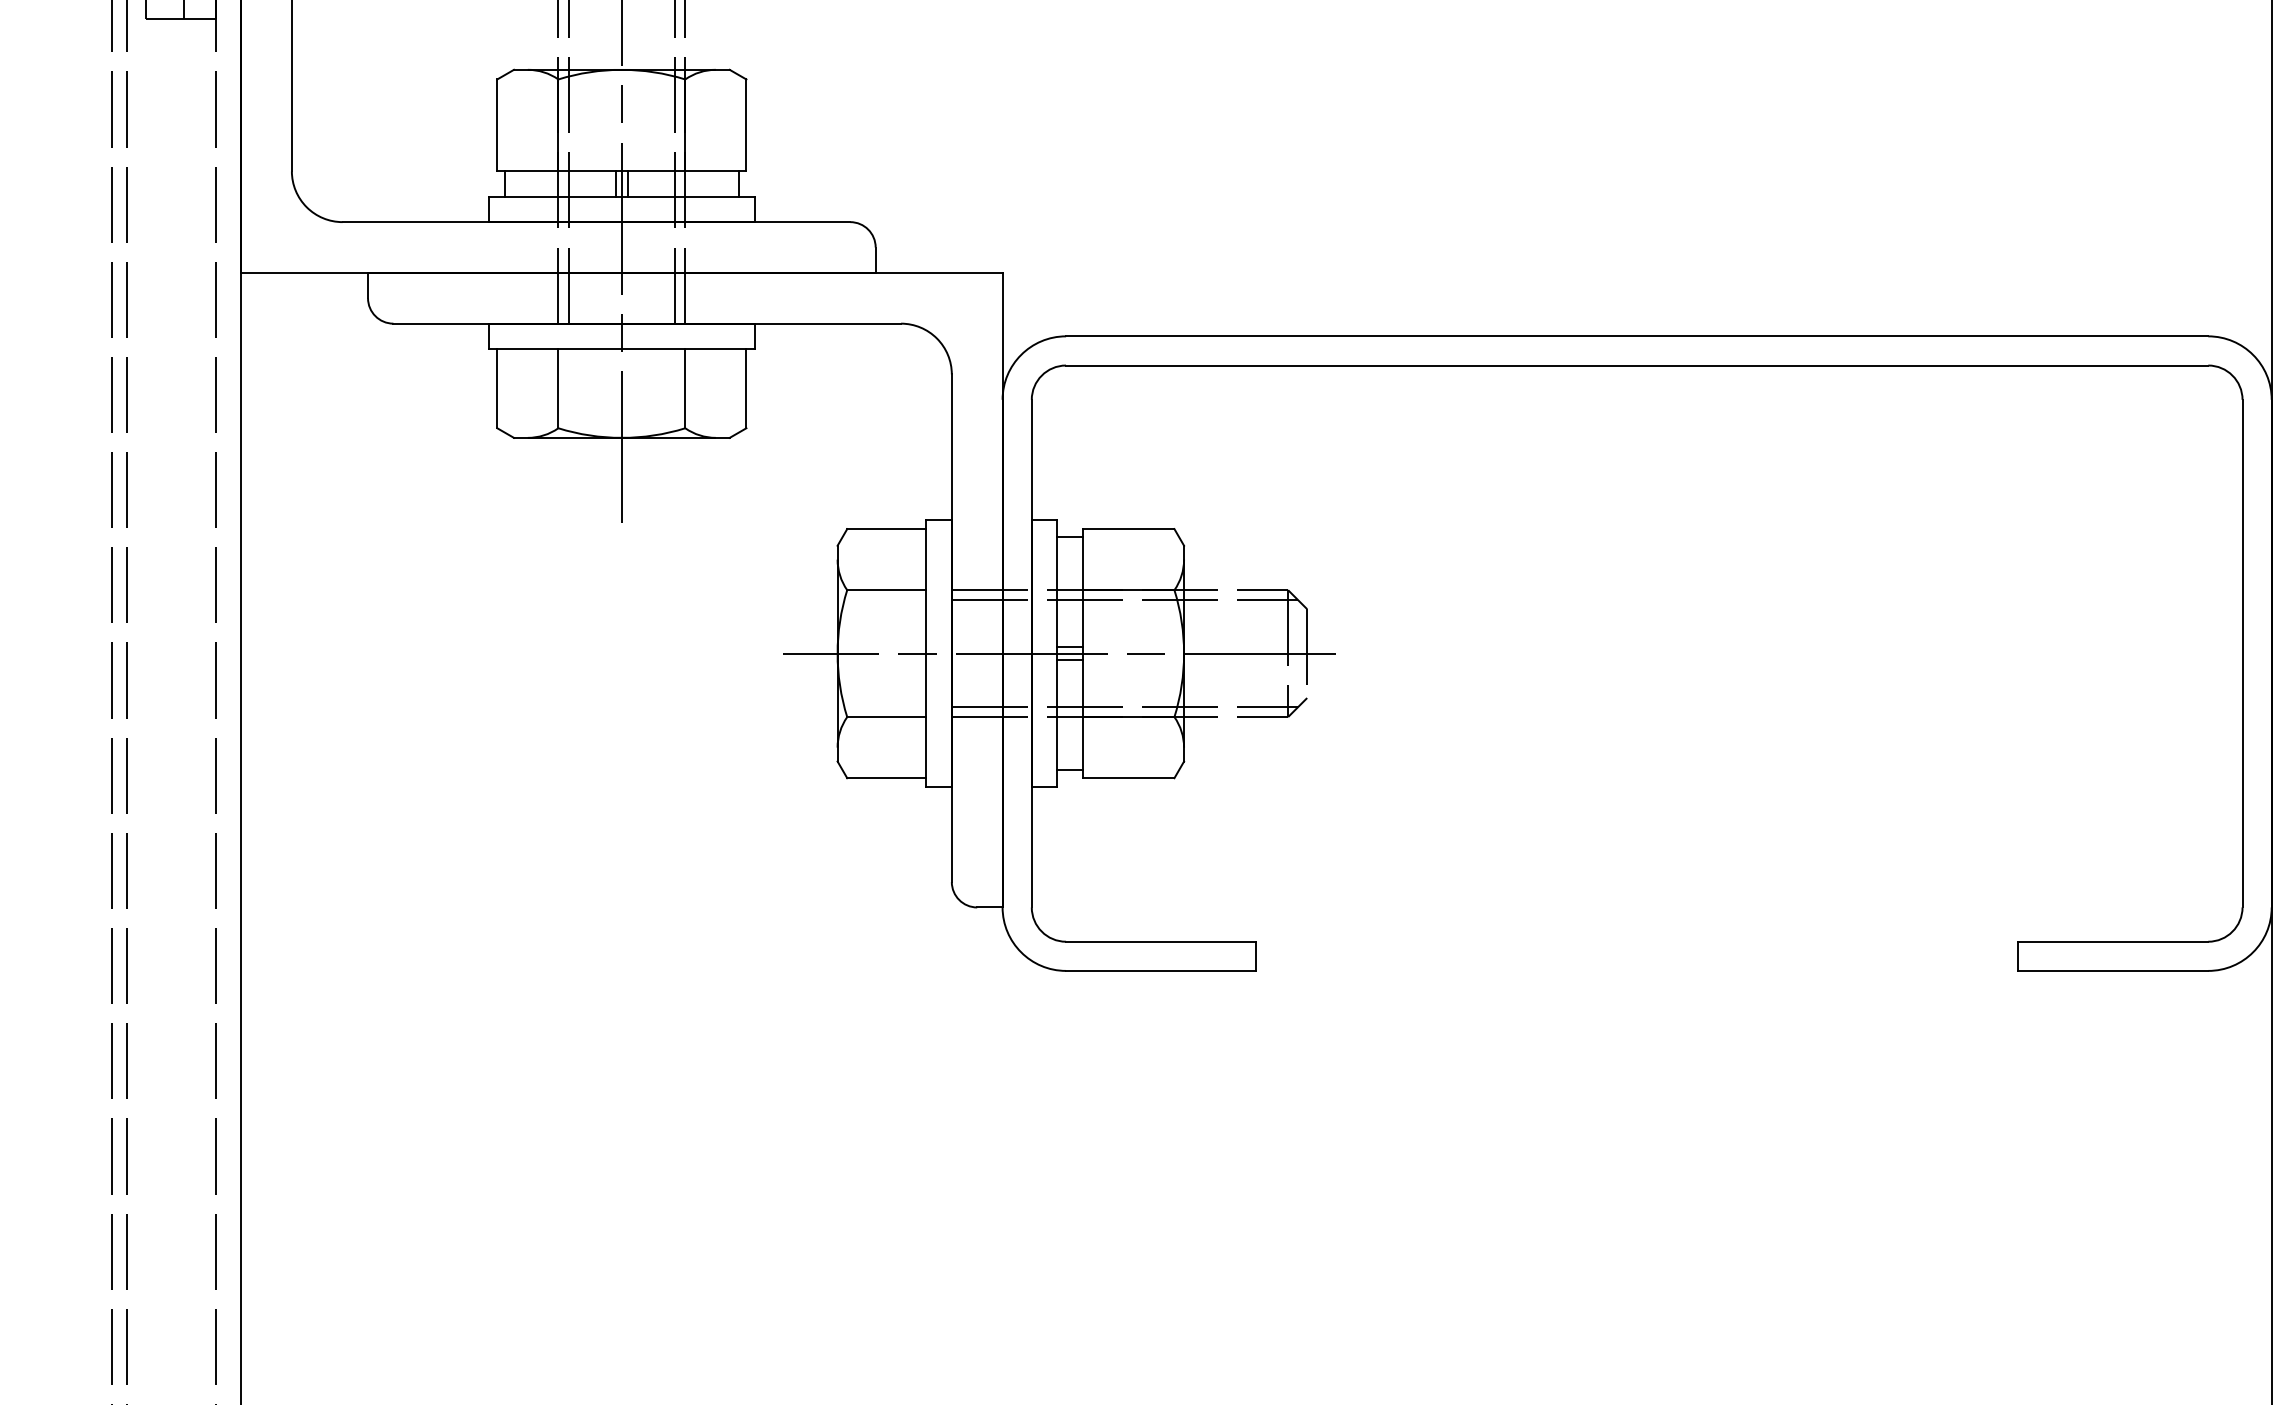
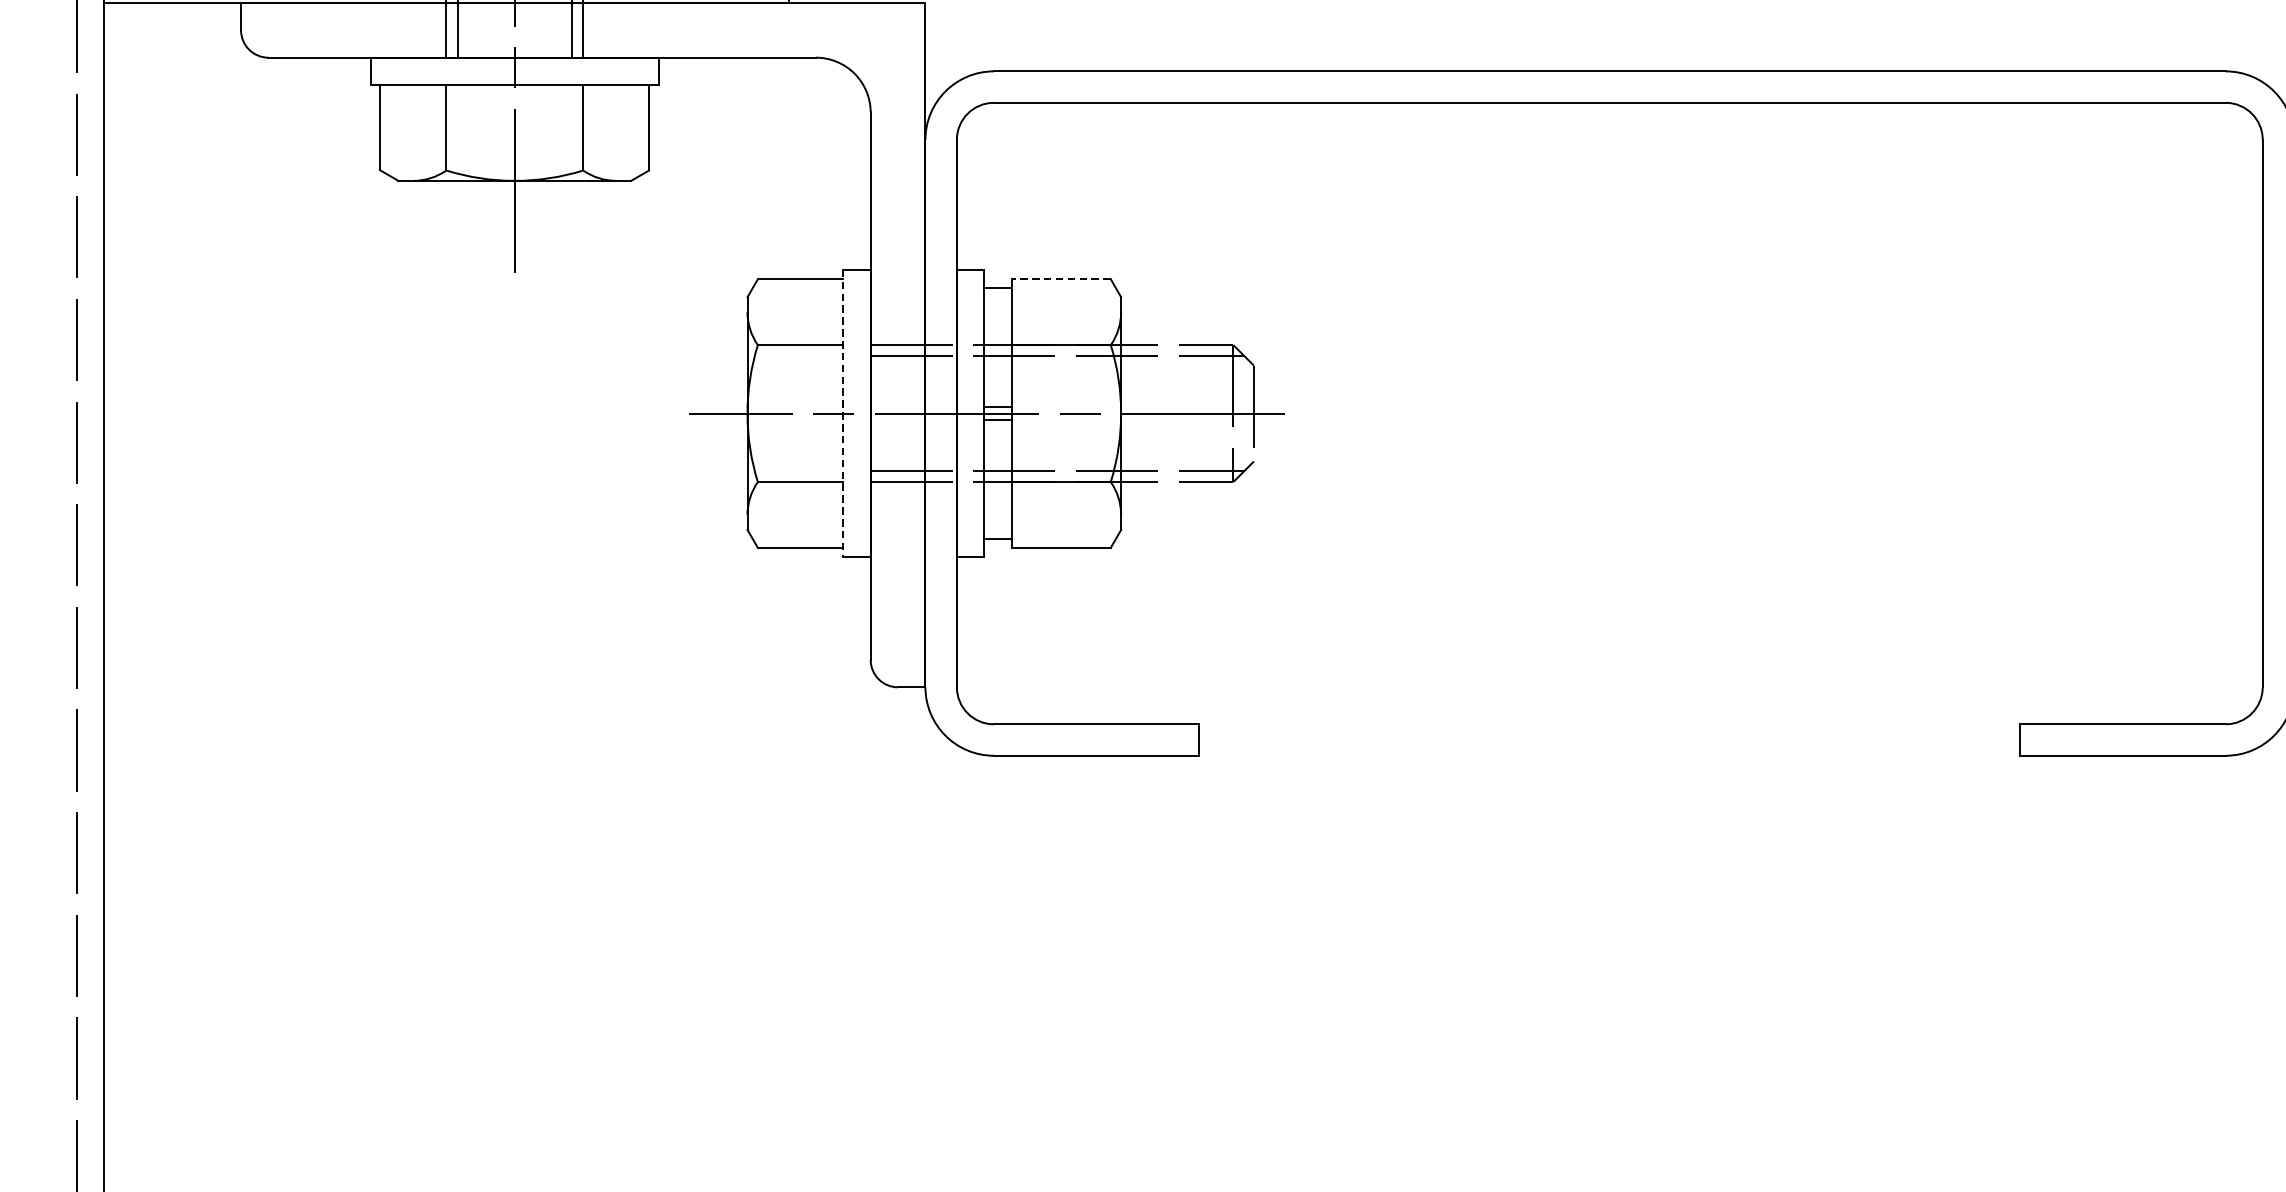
line: (1128, 529) -> (1061, 279), solid -> dashed
line: (926, 654) -> (843, 414), solid -> dashed

